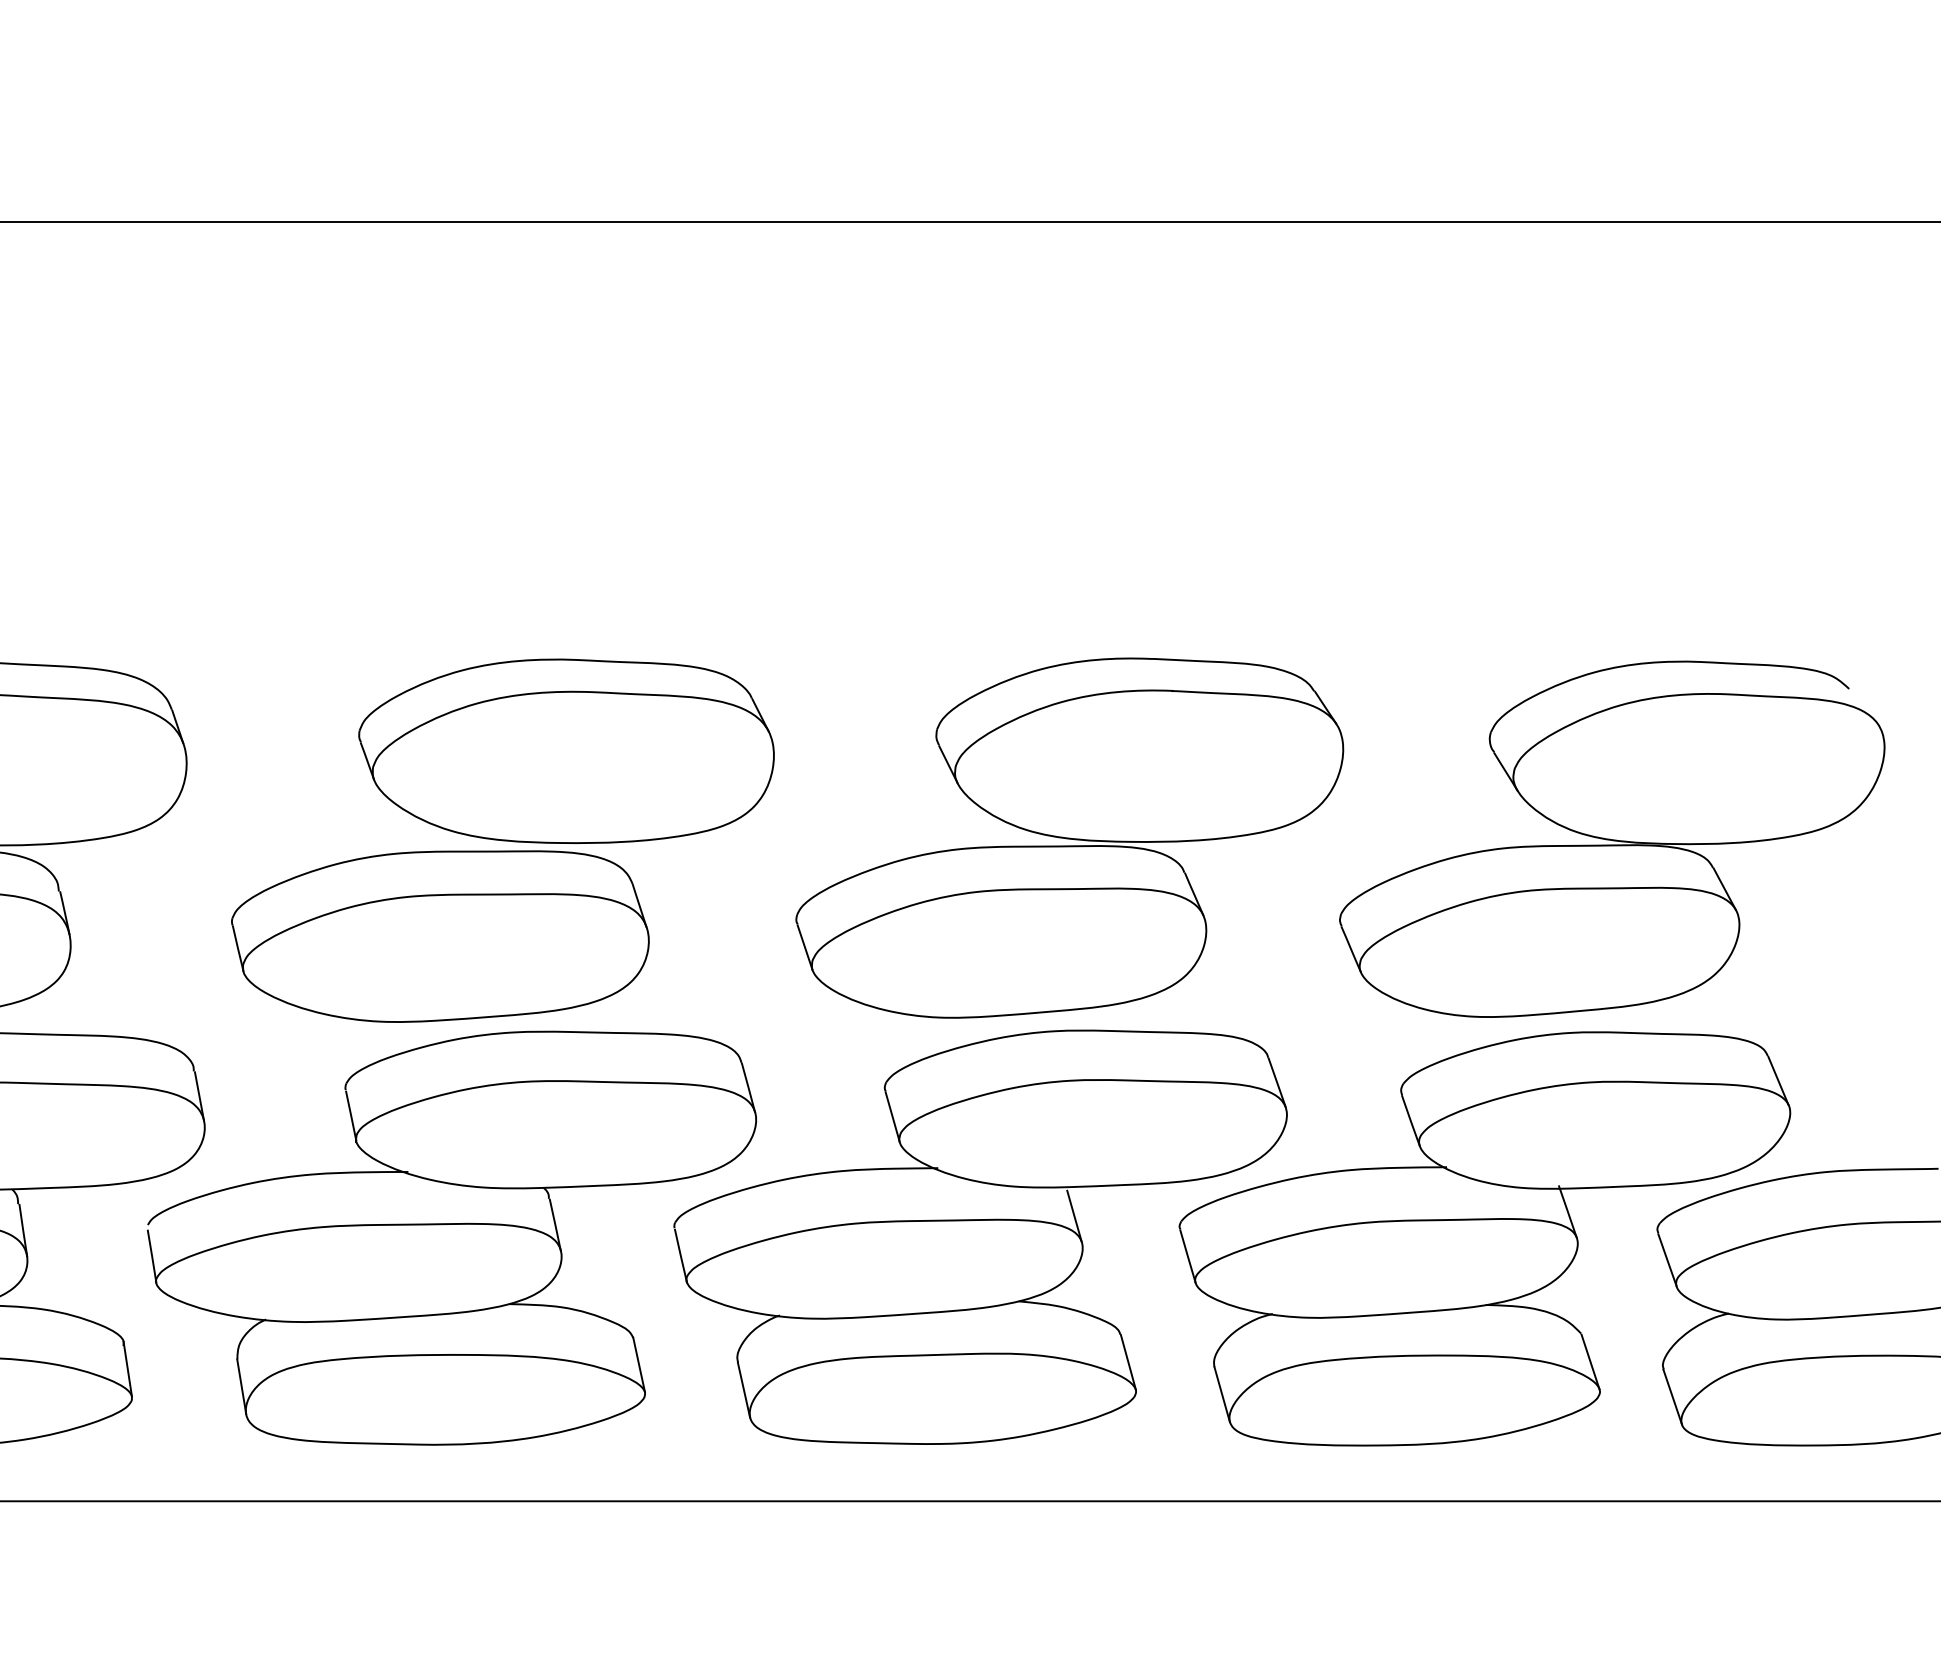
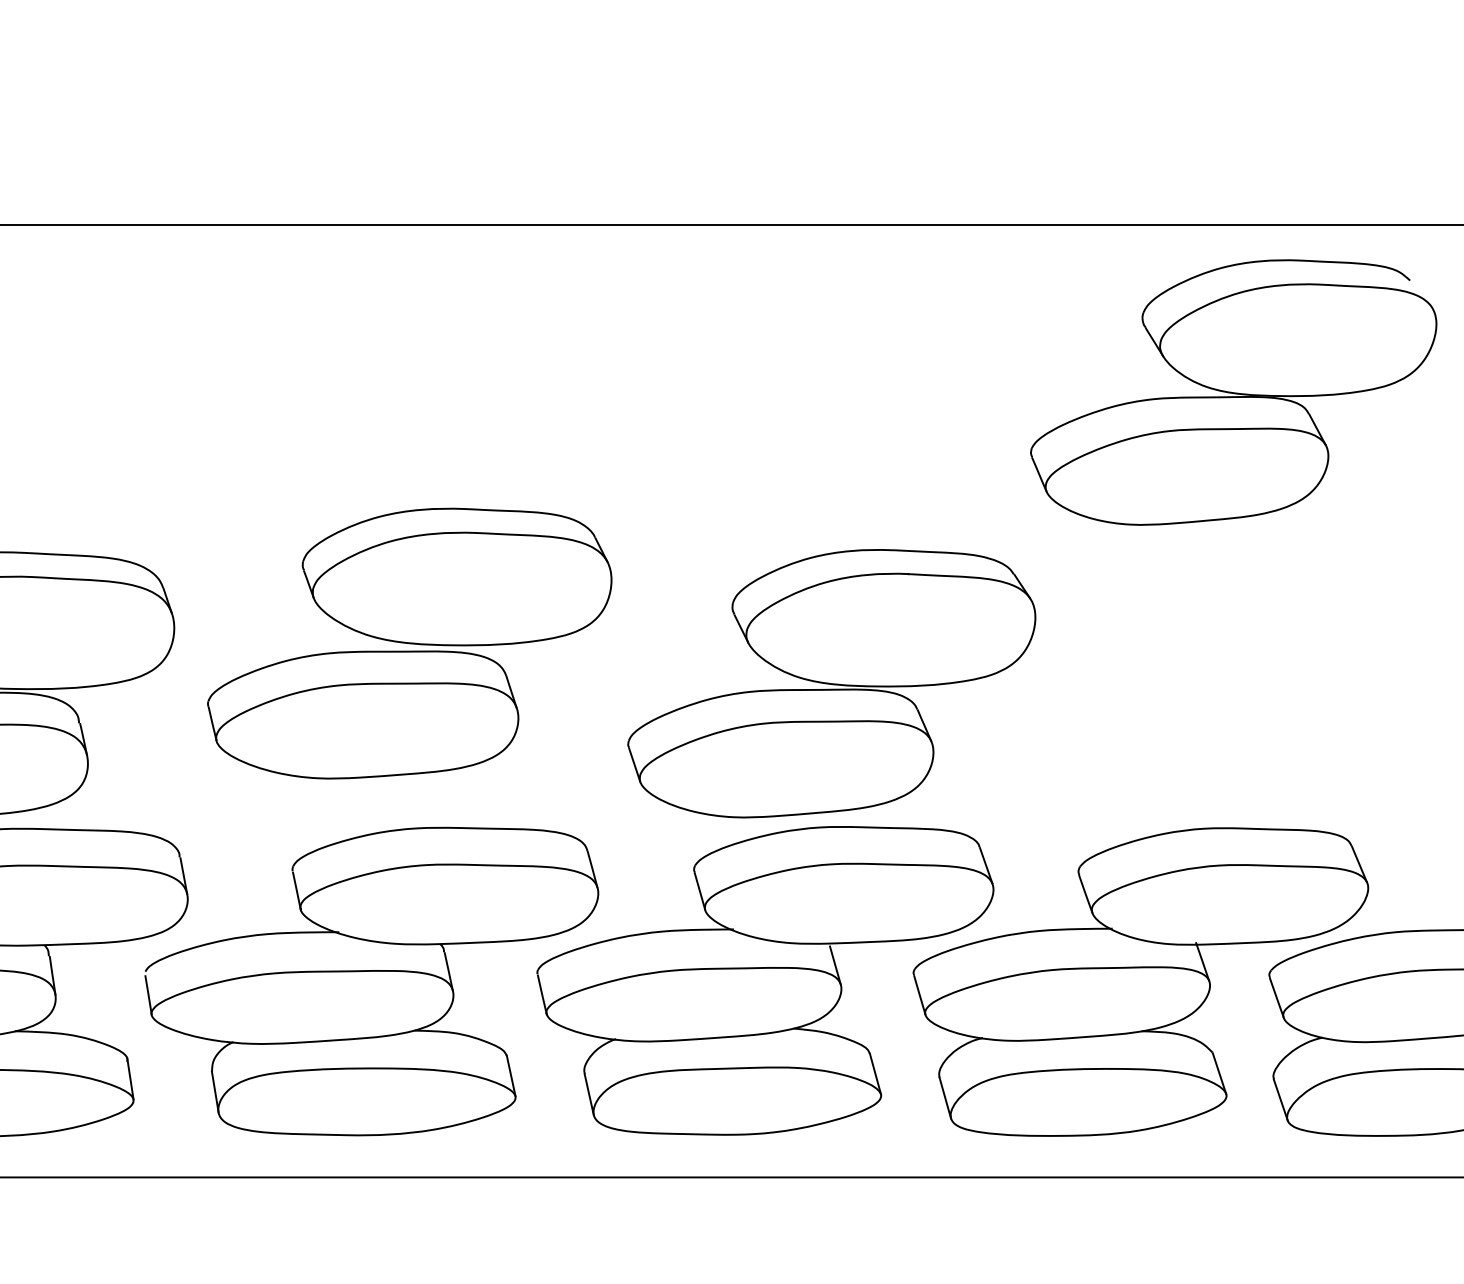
part: (1611, 839) -> (1233, 392), moved
part: (502, 840) -> (409, 643), moved

